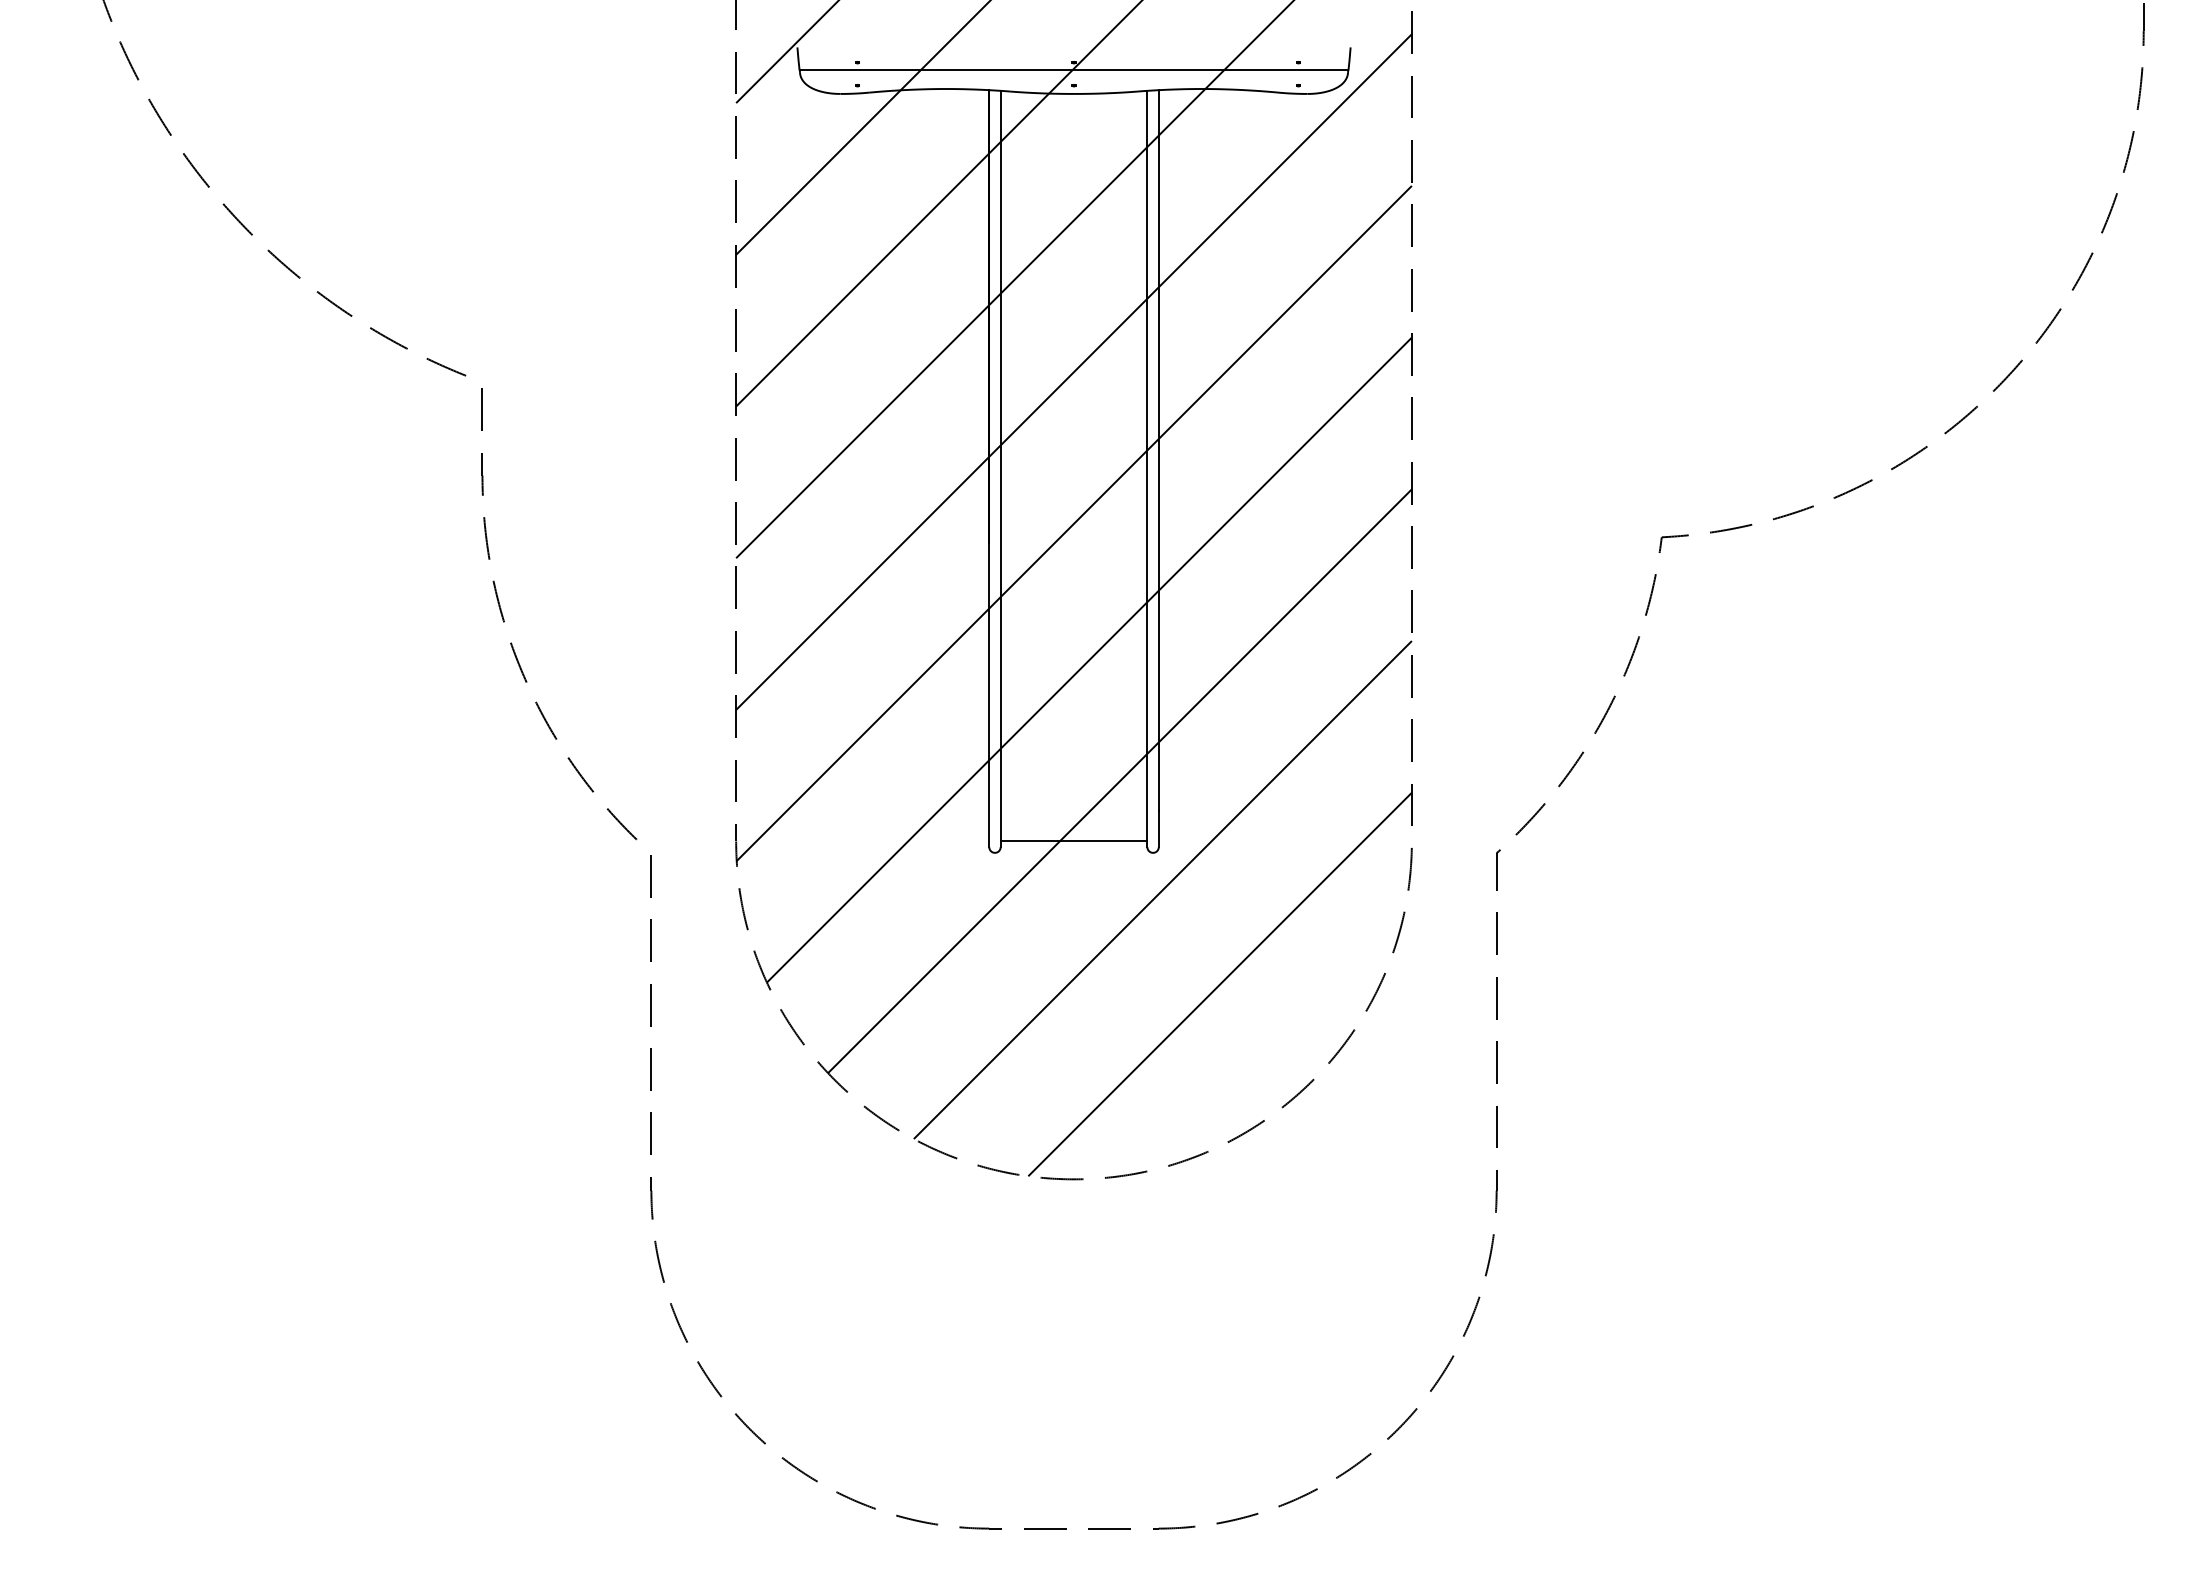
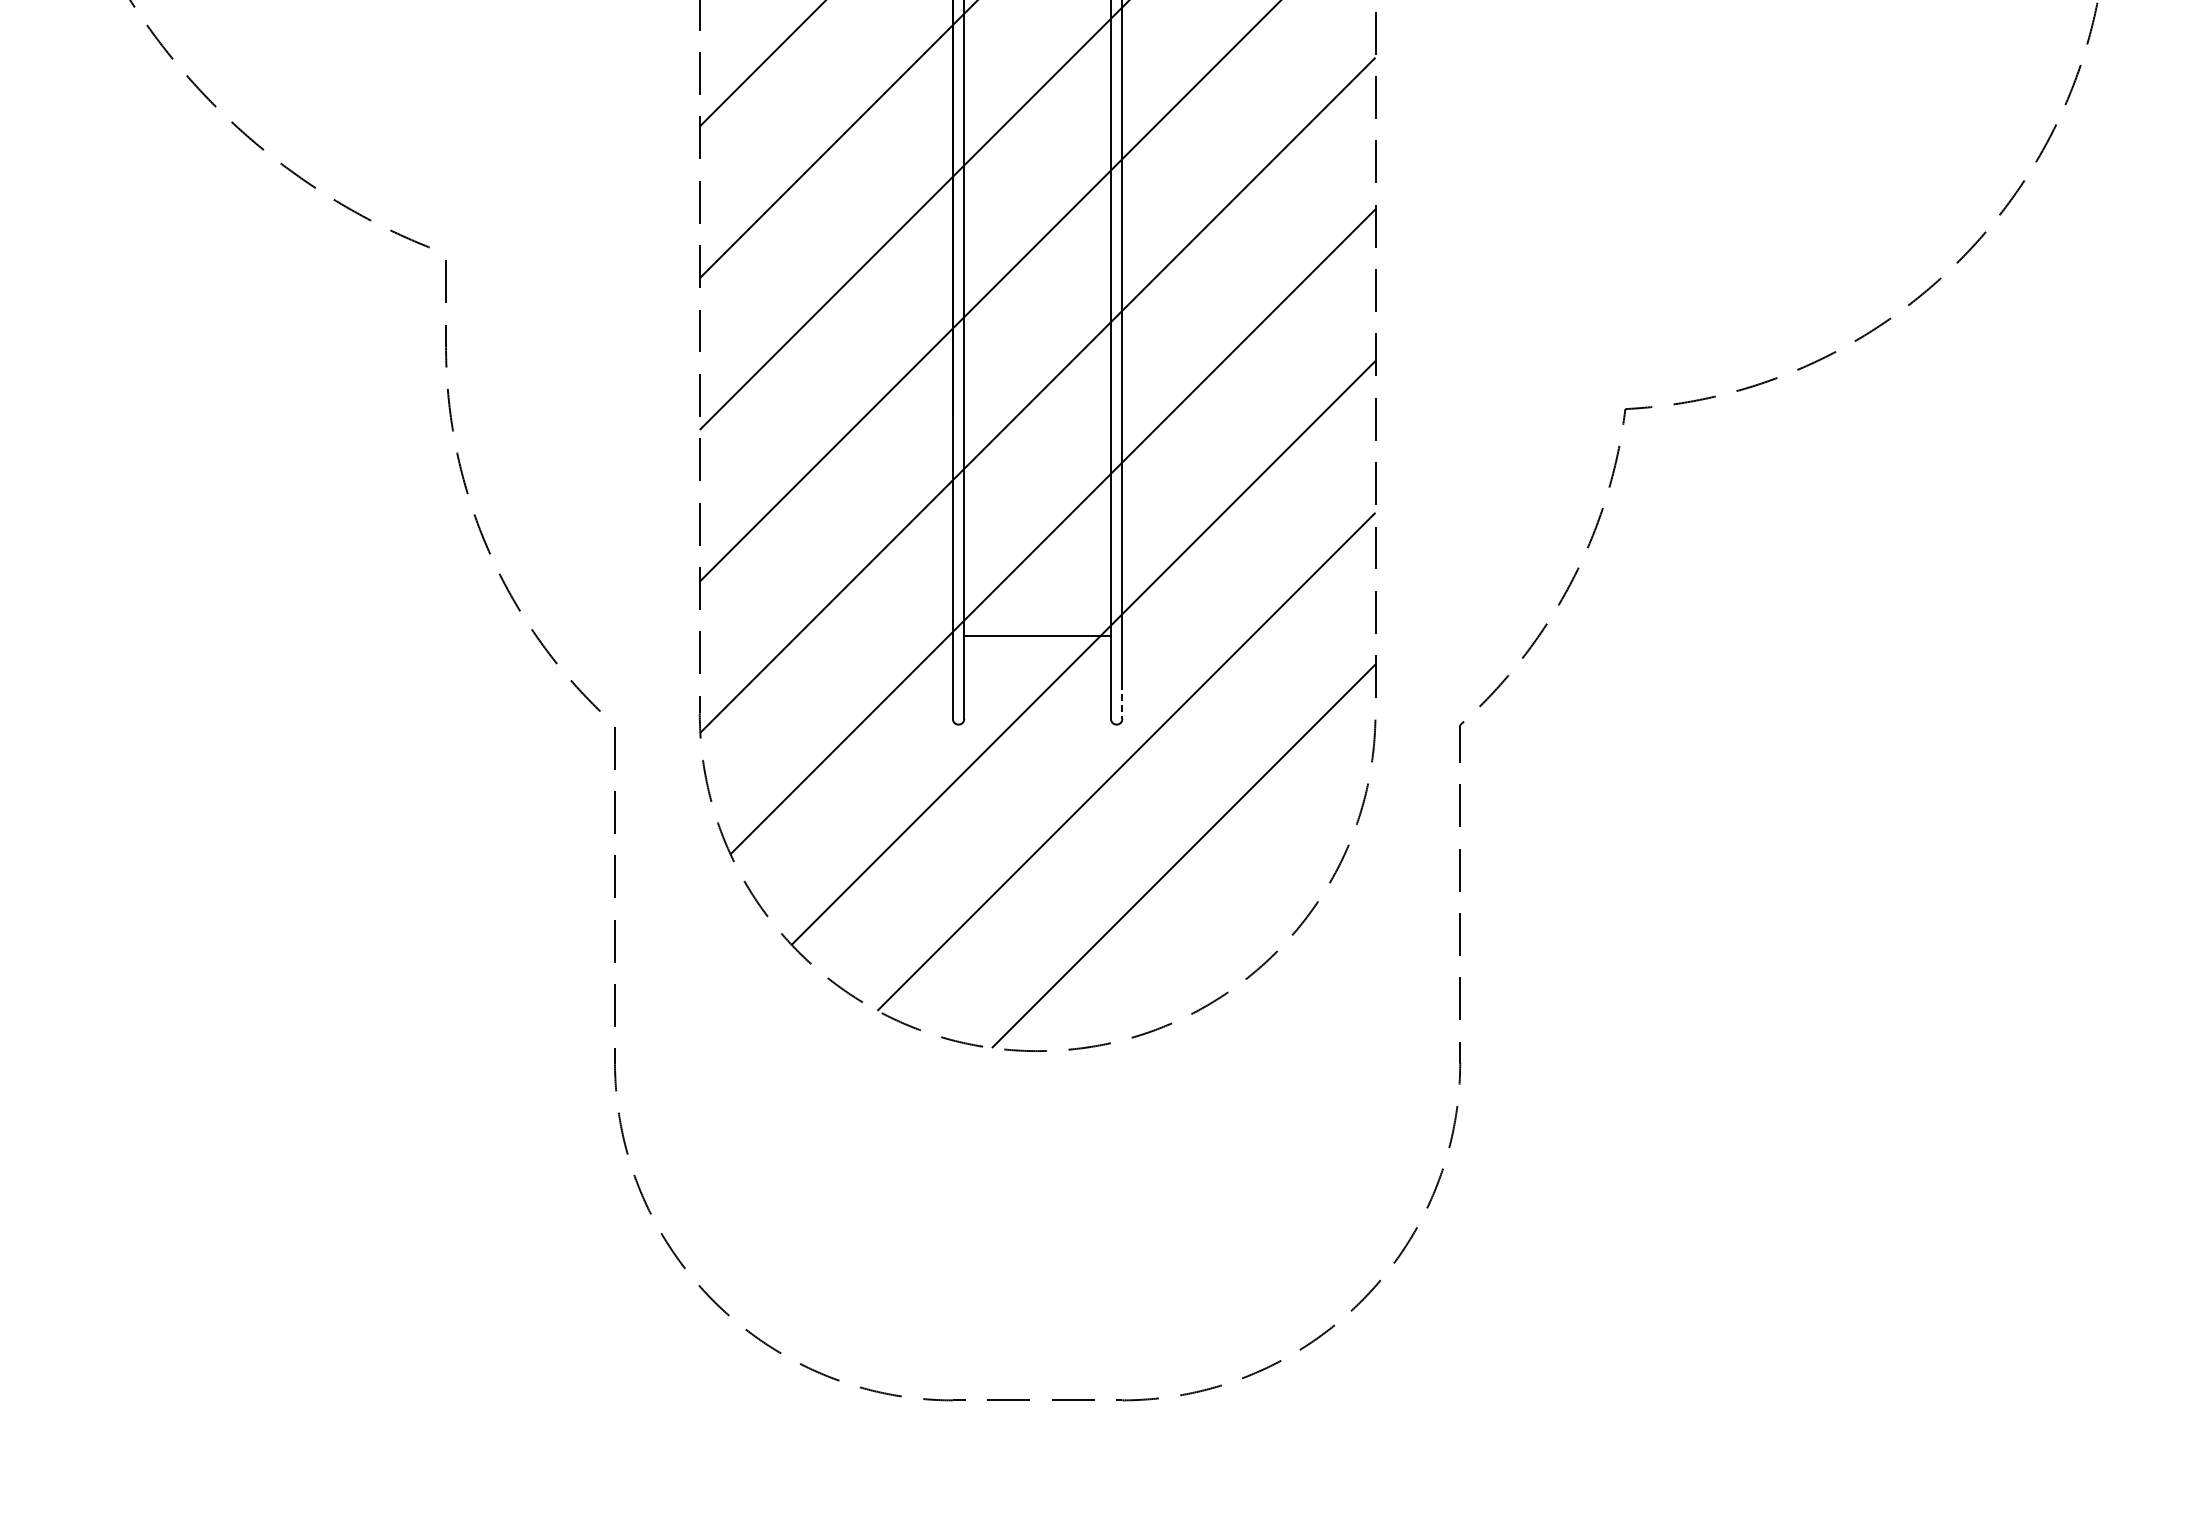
line: (1158, 829) -> (1122, 701), solid -> dashed
line: (1073, 841) -> (1037, 636), moved

